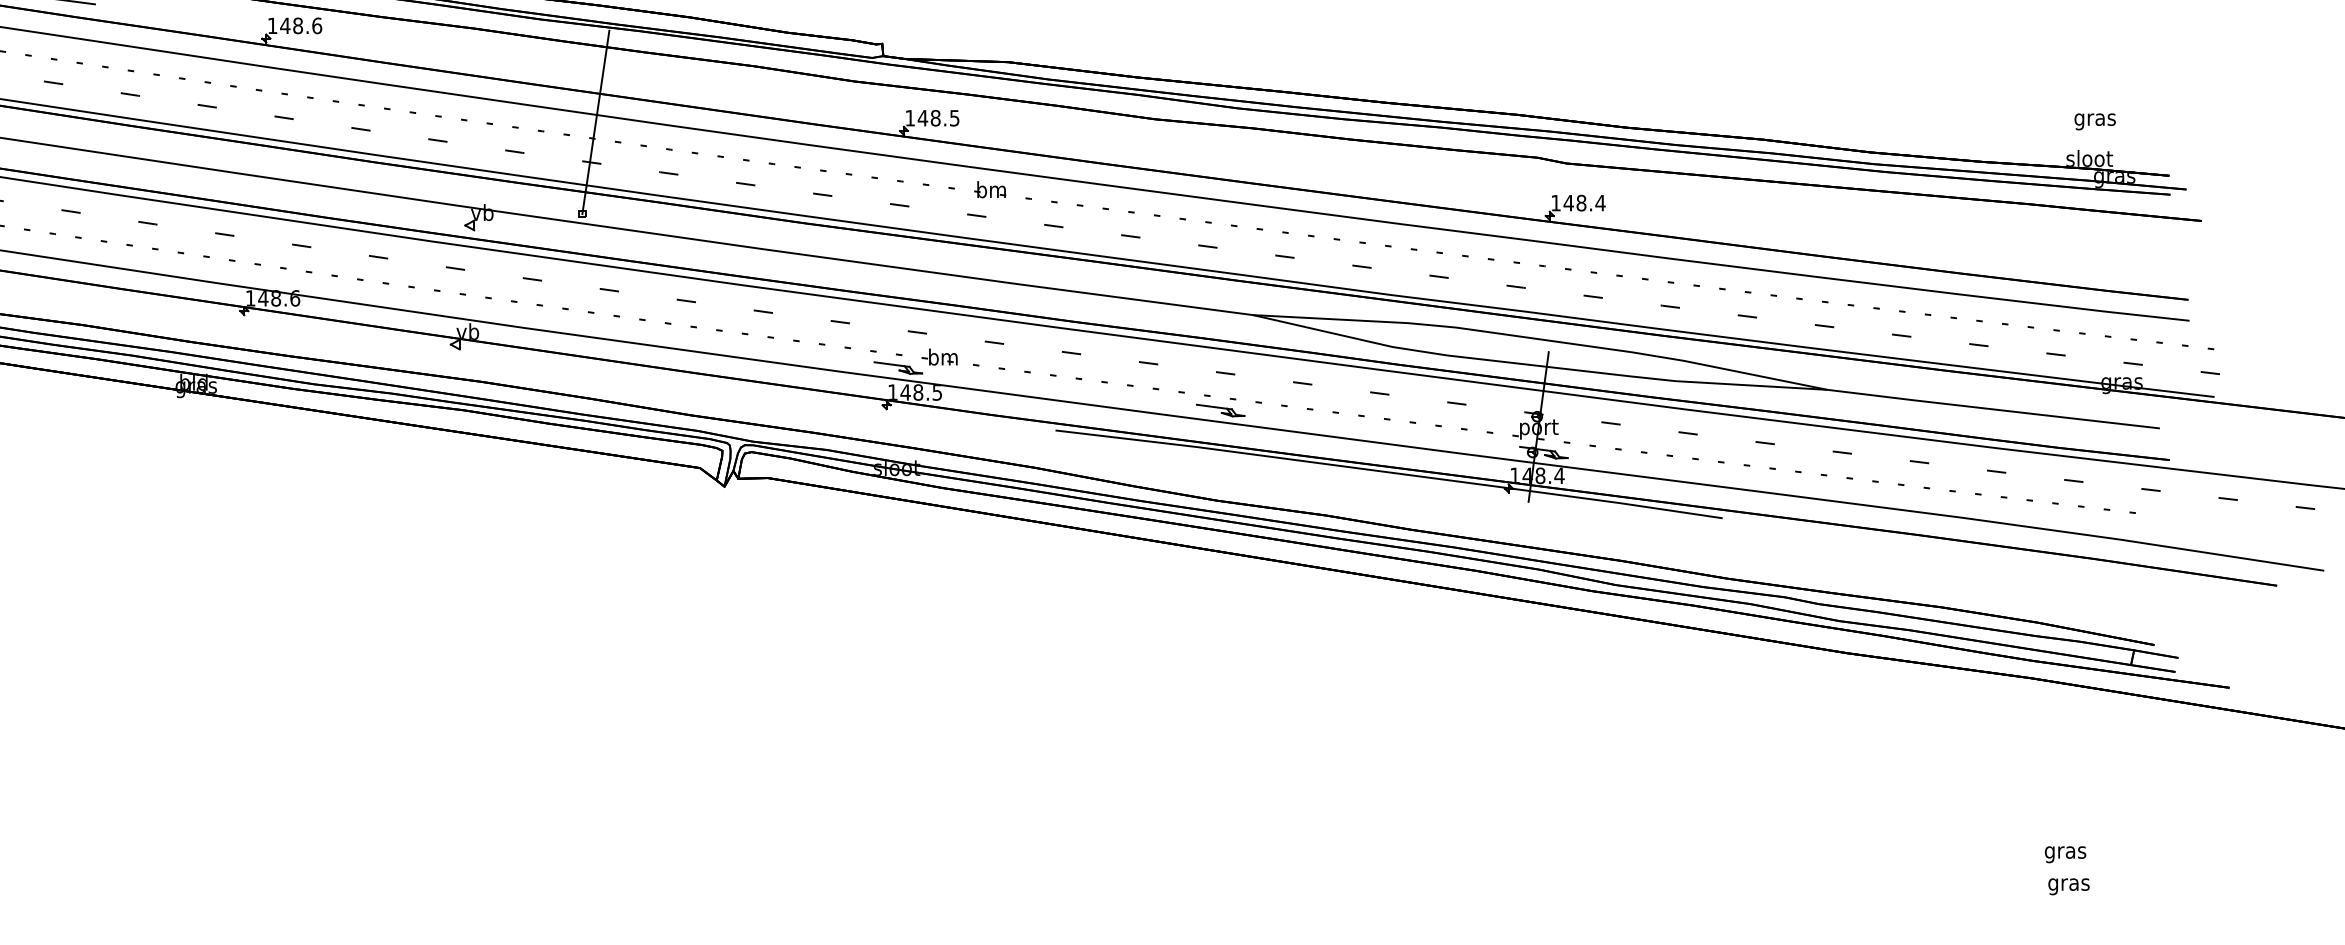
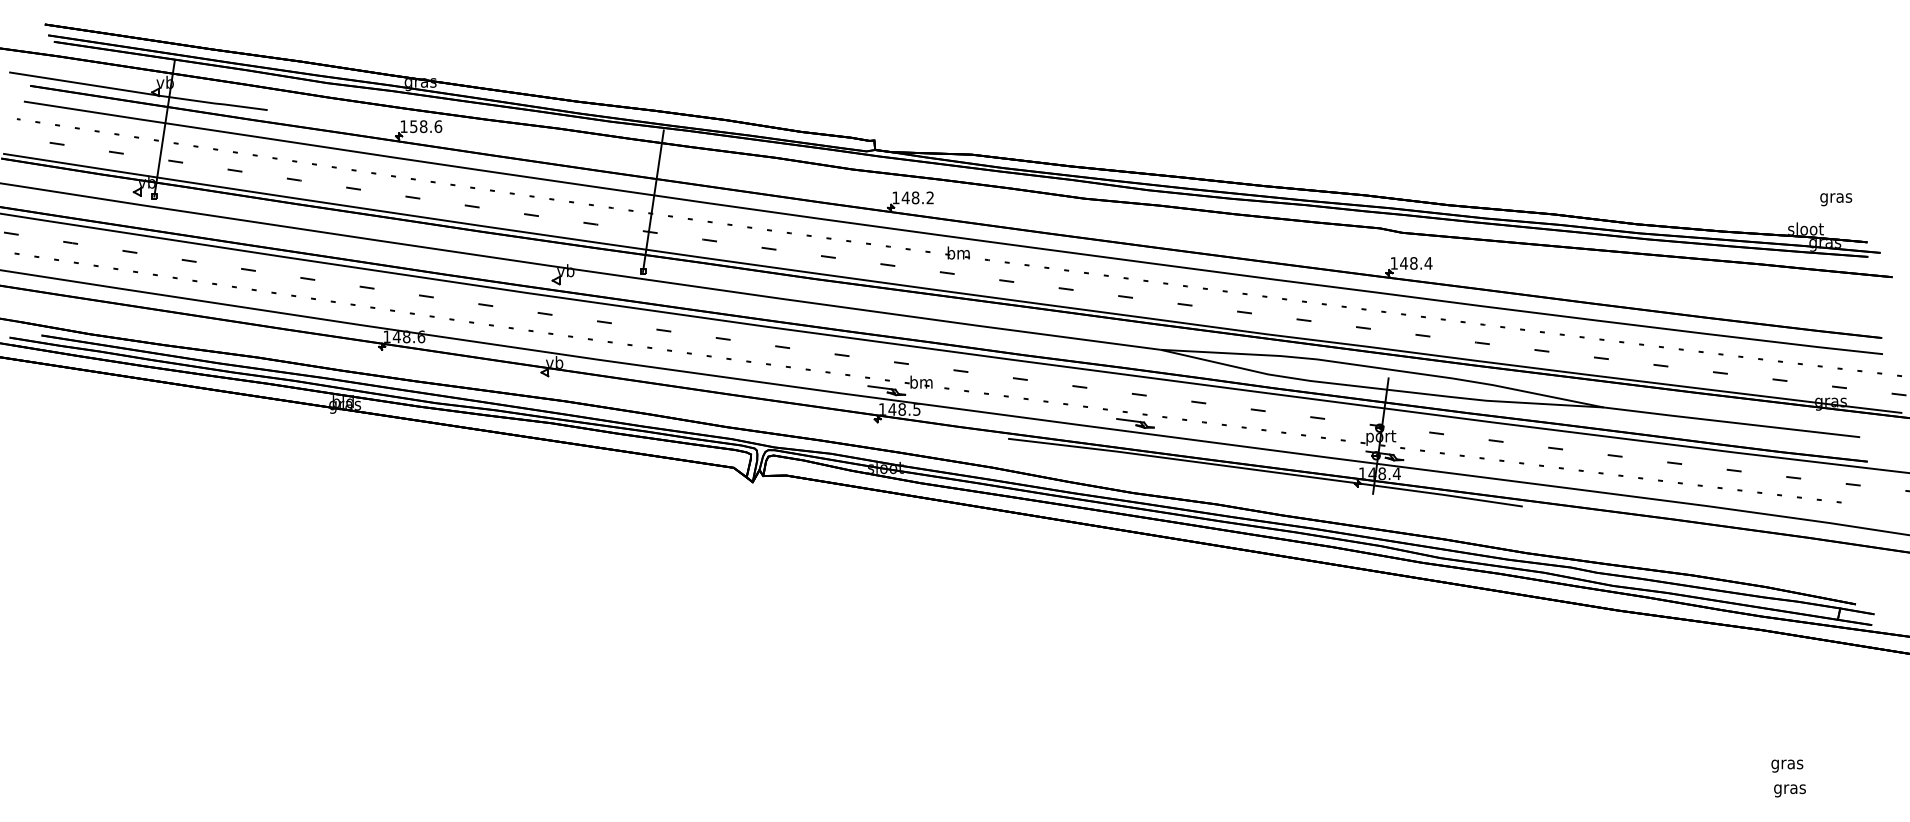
text: (284, 25) -> (413, 126), 148.6 -> 158.6
text: (953, 117) -> (929, 197), 148.5 -> 148.2
text: (2095, 121) -> (1836, 199), moved

